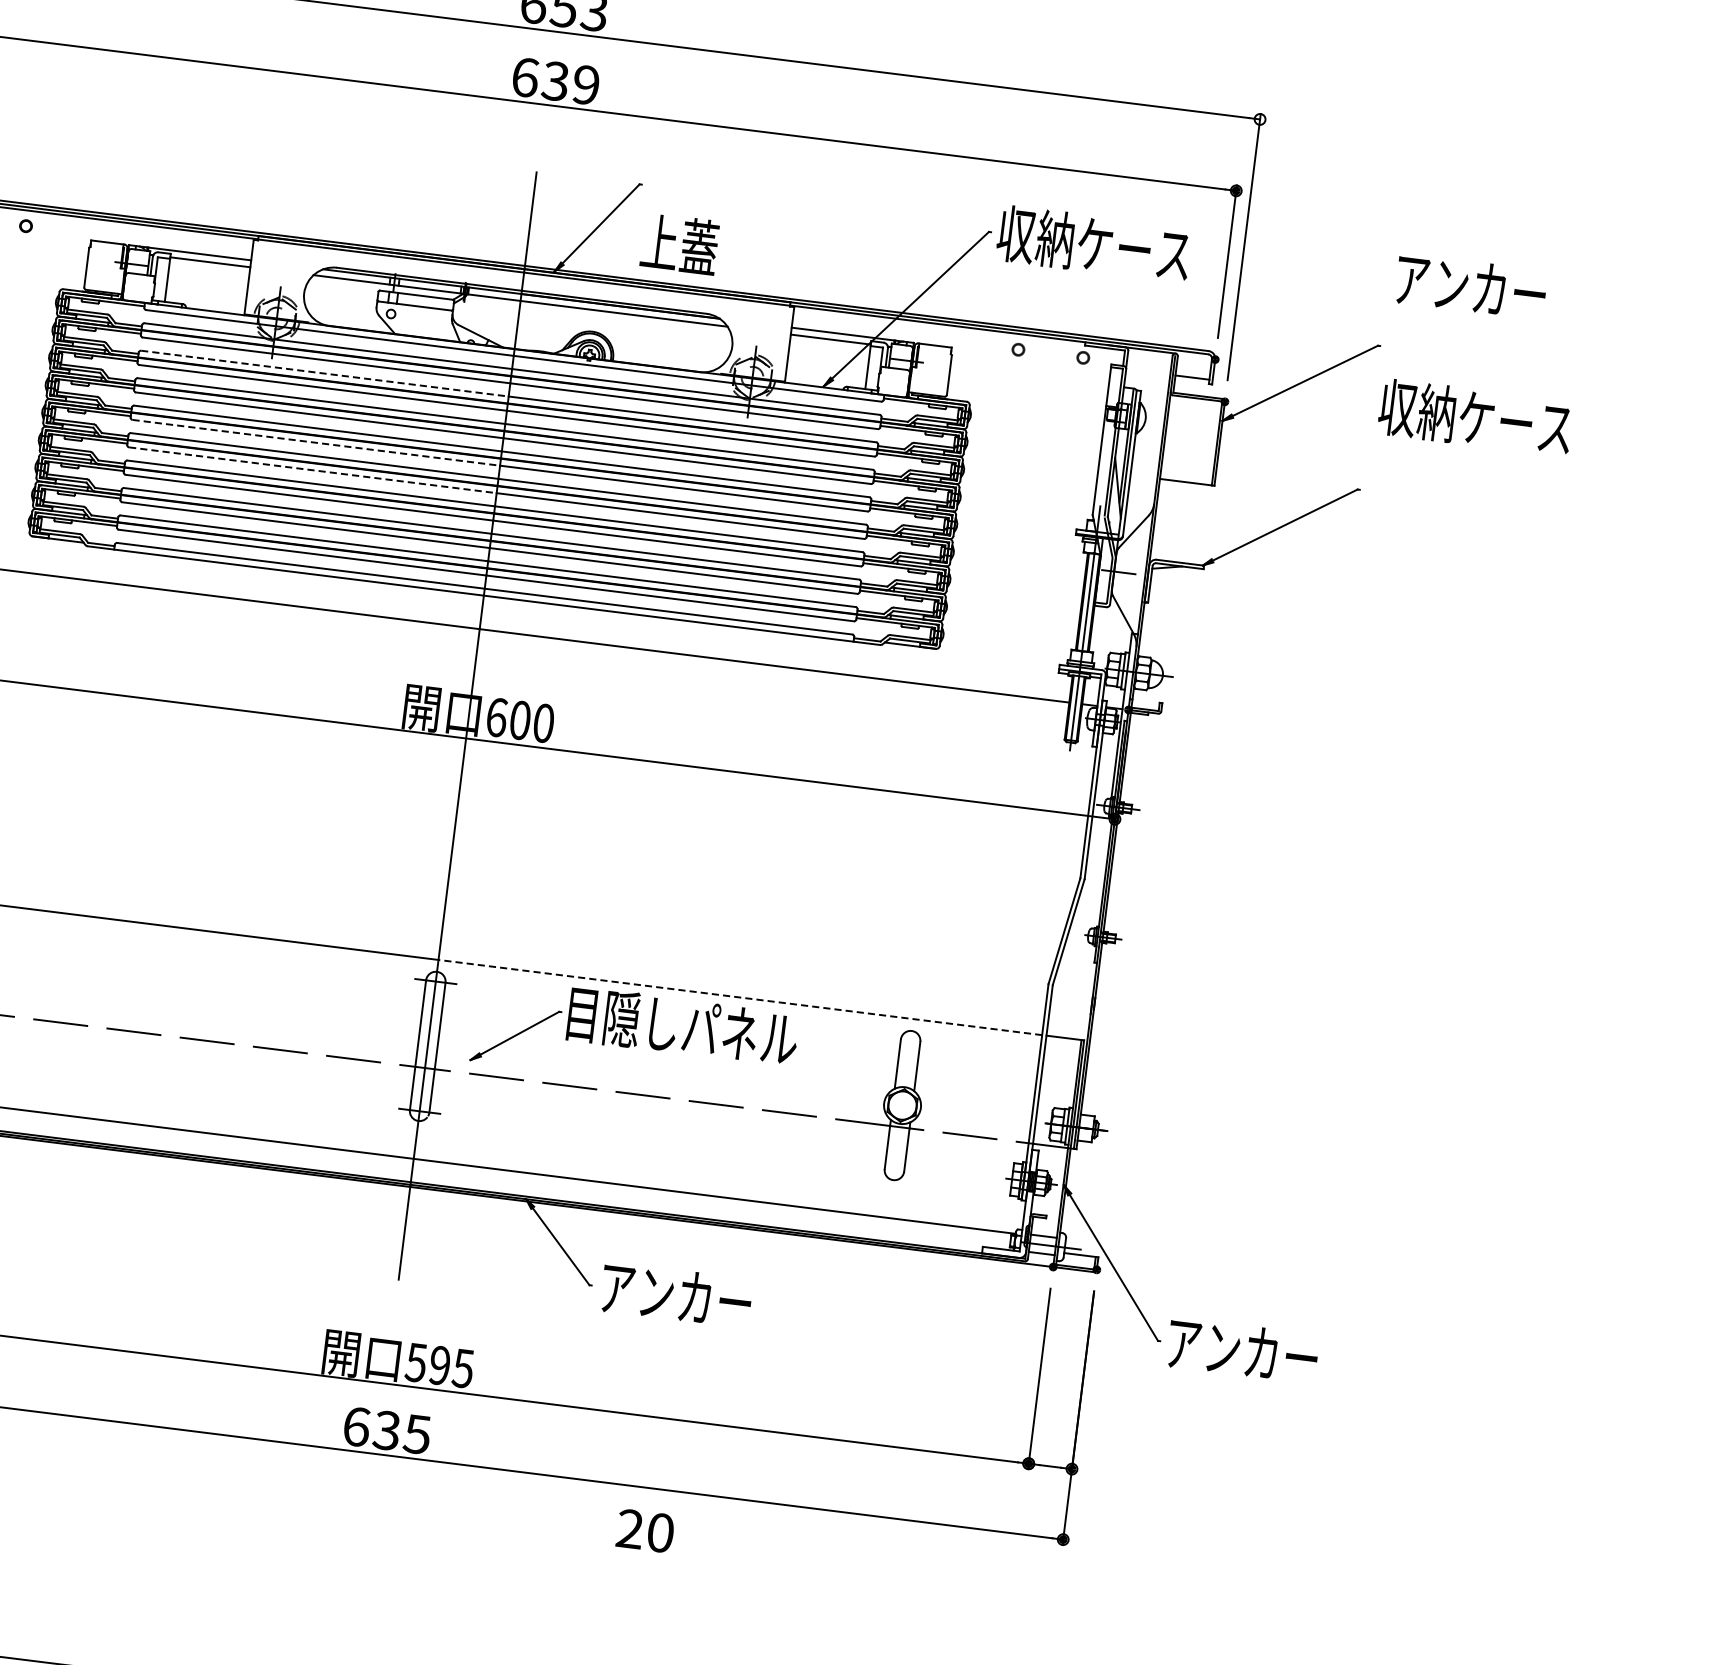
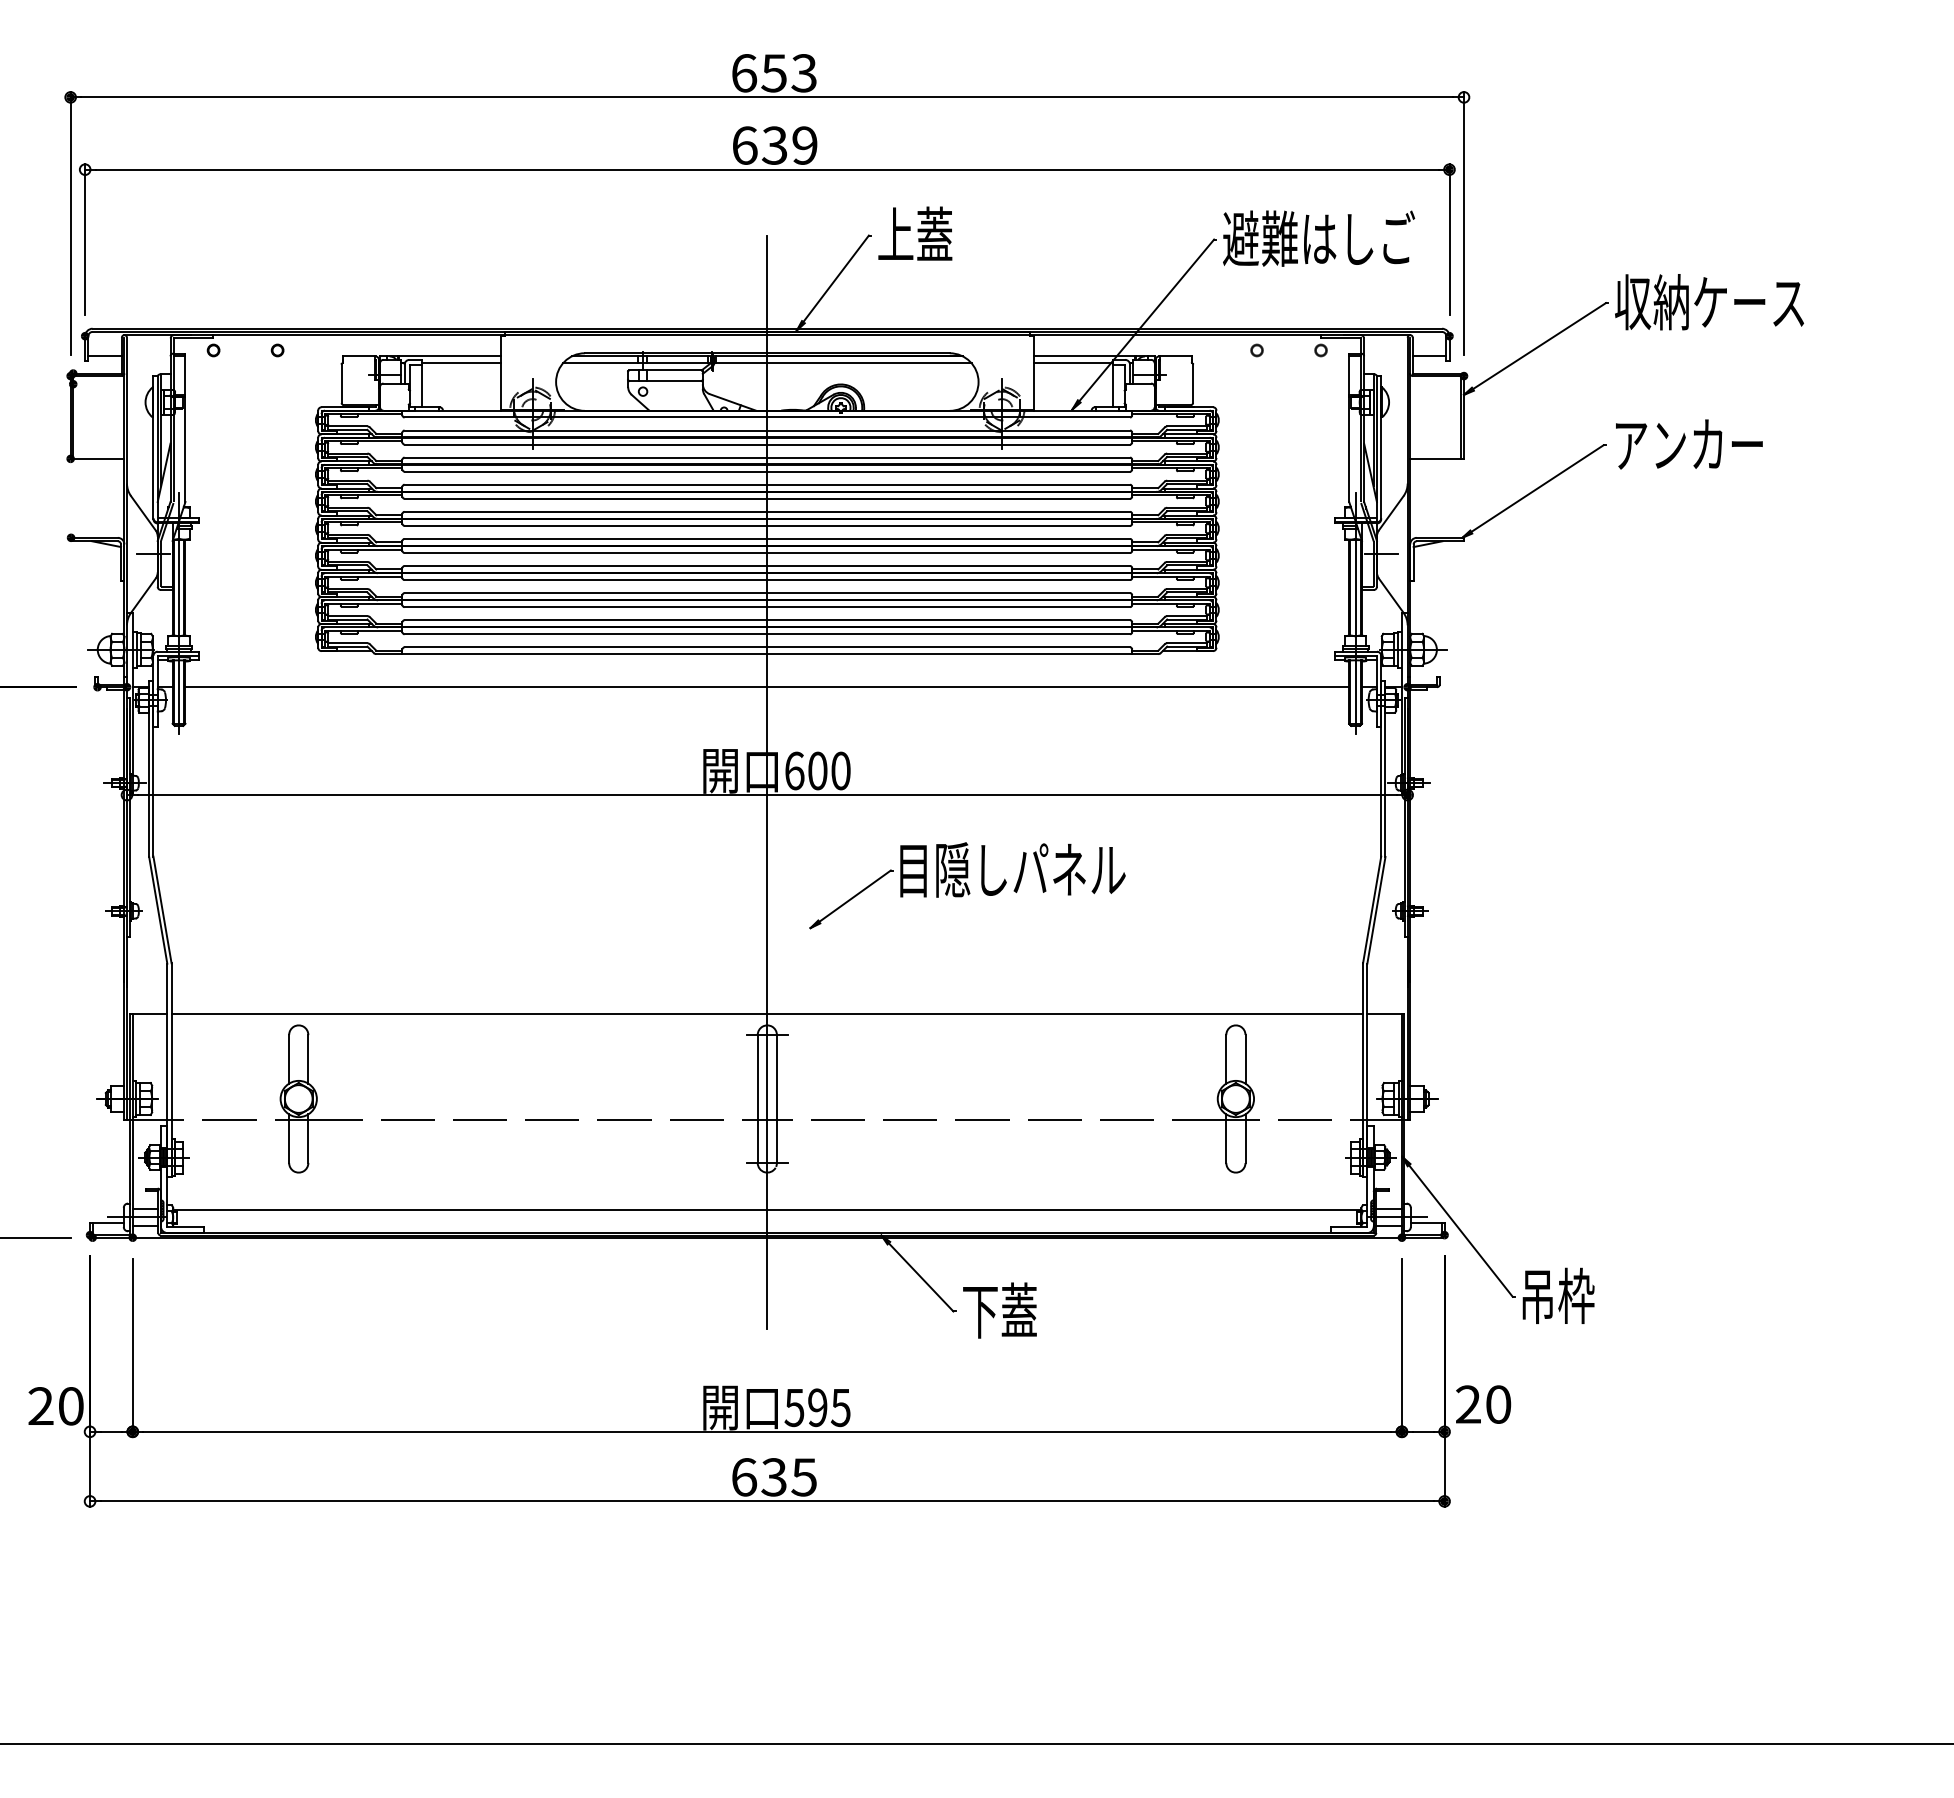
text: (680, 243) -> (915, 233), moved
text: (1095, 244) -> (1319, 238), 収納ケース -> 避難はしご
text: (1471, 286) -> (1689, 444), moved
line: (325, 373) -> (586, 457), dashed -> solid
text: (1475, 418) -> (1709, 302), moved
line: (316, 442) -> (586, 525), dashed -> solid
line: (313, 469) -> (586, 552), dashed -> solid
line: (740, 997) -> (1065, 1013), dashed -> solid
part: (634, 1036) -> (967, 885), moved
text: (674, 1294) -> (1037, 1310), アンカー -> 下蓋
text: (1242, 1350) -> (1595, 1295), アンカー -> 吊枠
text: (645, 1530) -> (1483, 1404), moved

